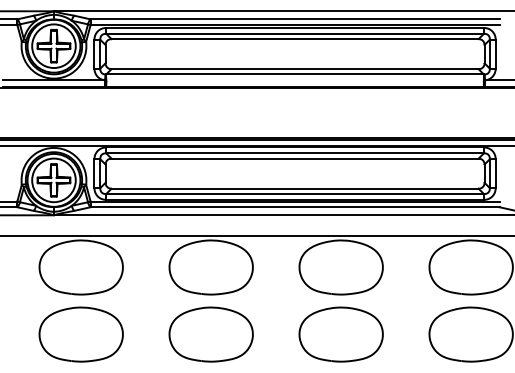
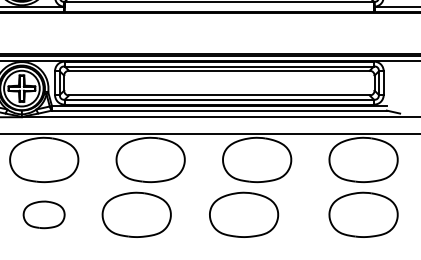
part: (80, 334) -> (43, 214), size x0.6
part: (210, 334) -> (136, 214), moved
part: (340, 334) -> (243, 214), moved

